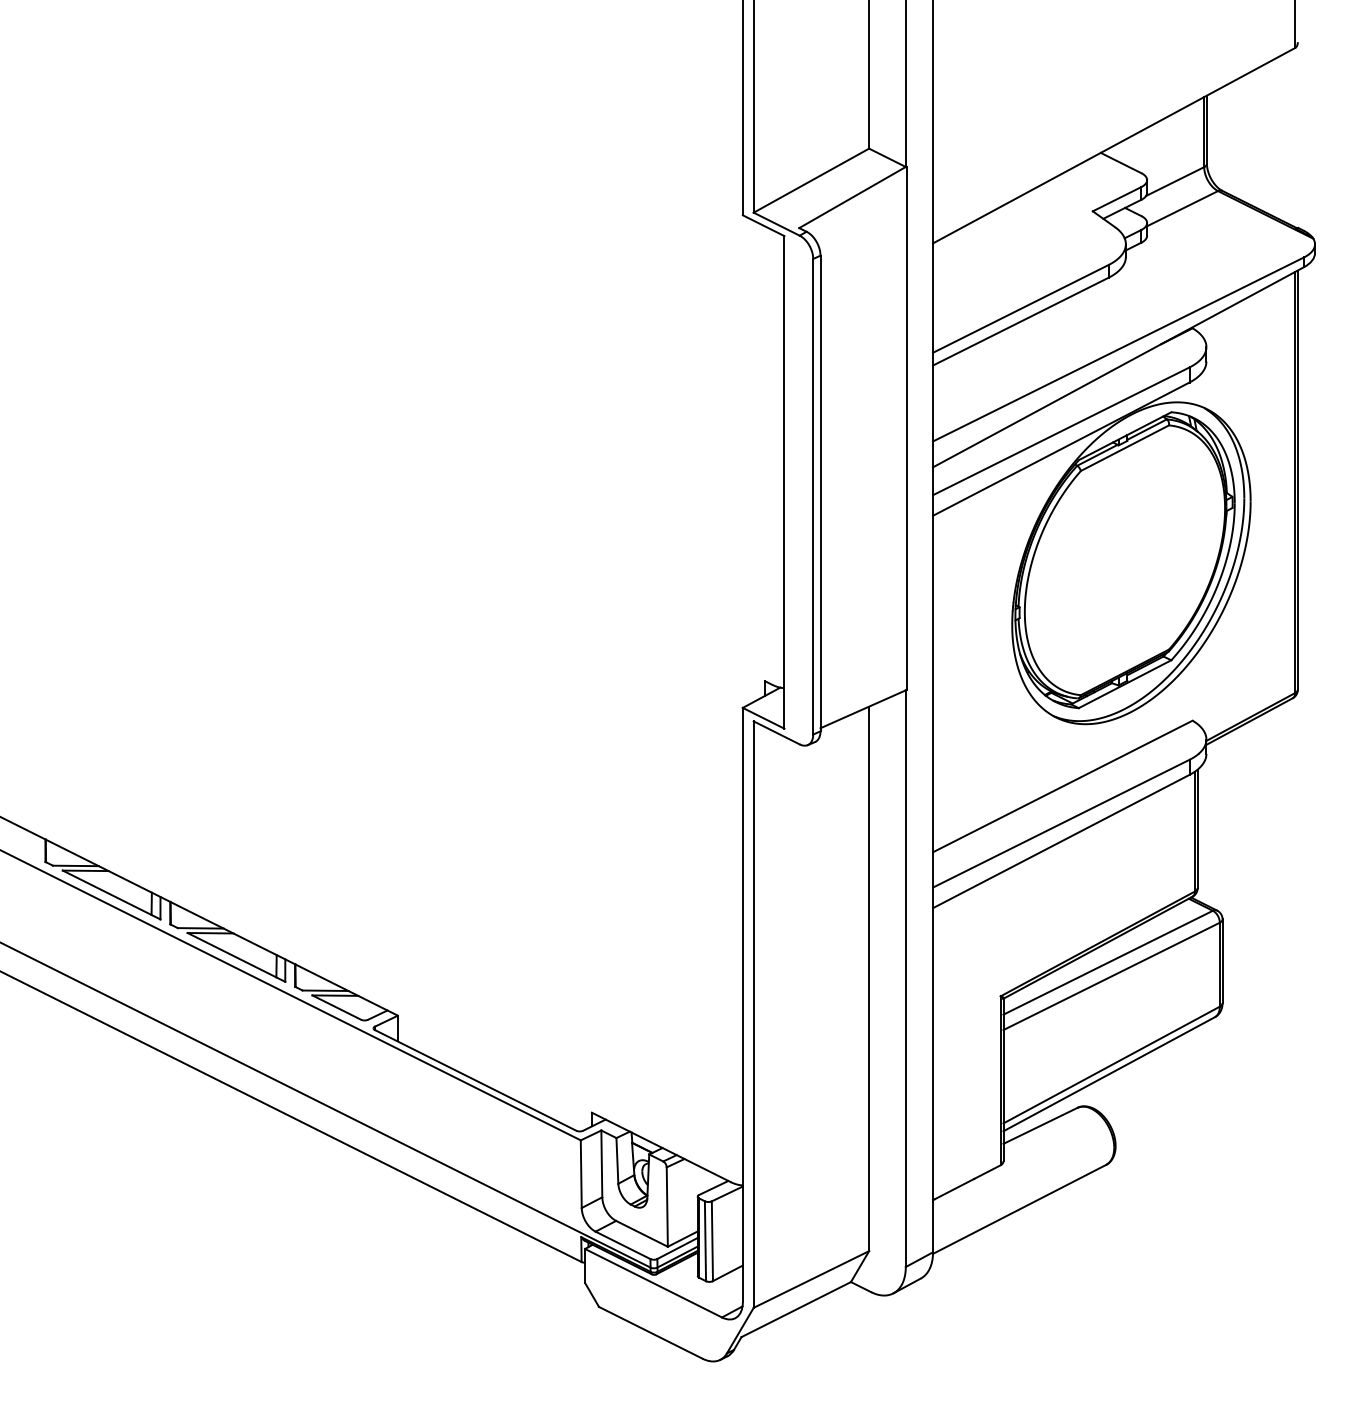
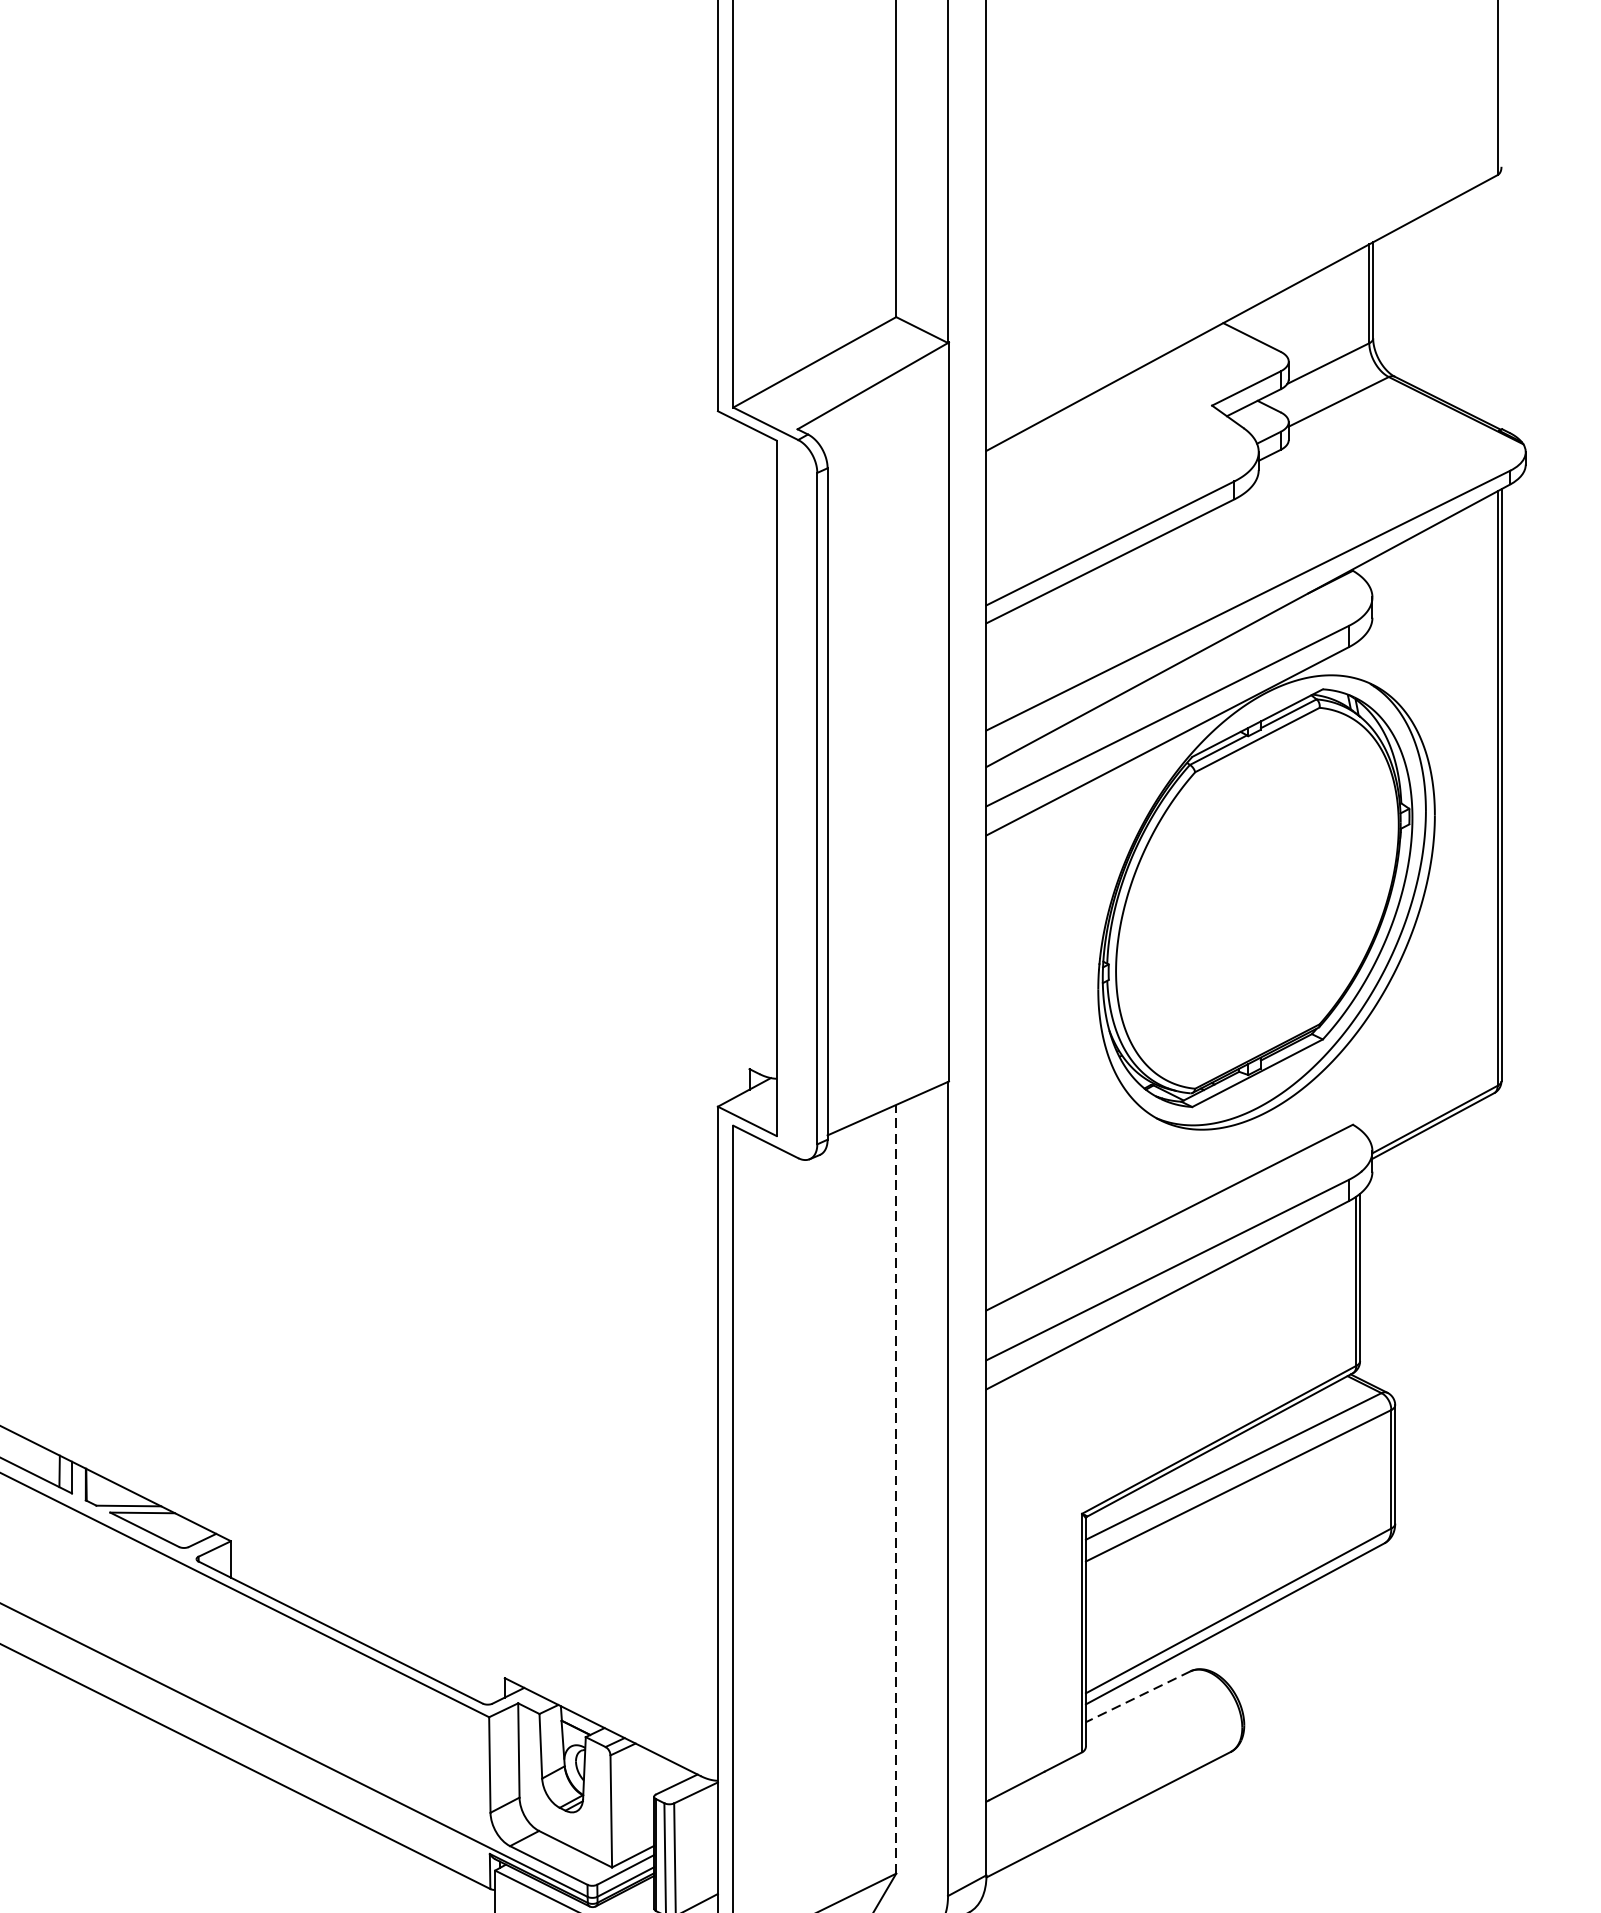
line: (869, 978) -> (896, 1488), solid -> dashed
line: (1040, 1126) -> (1138, 1697), solid -> dashed

